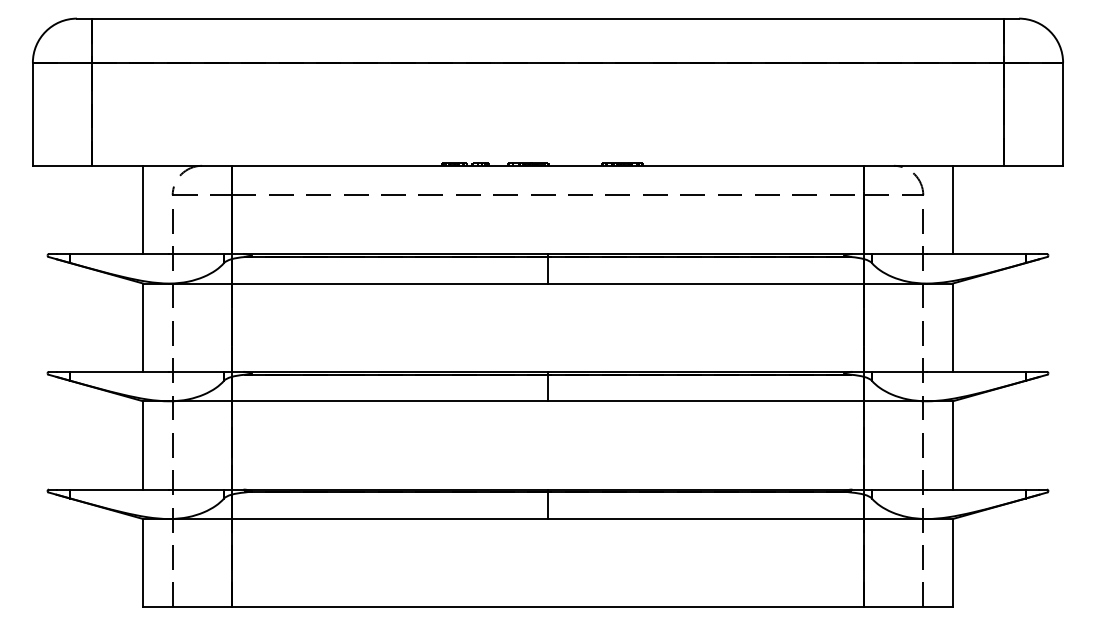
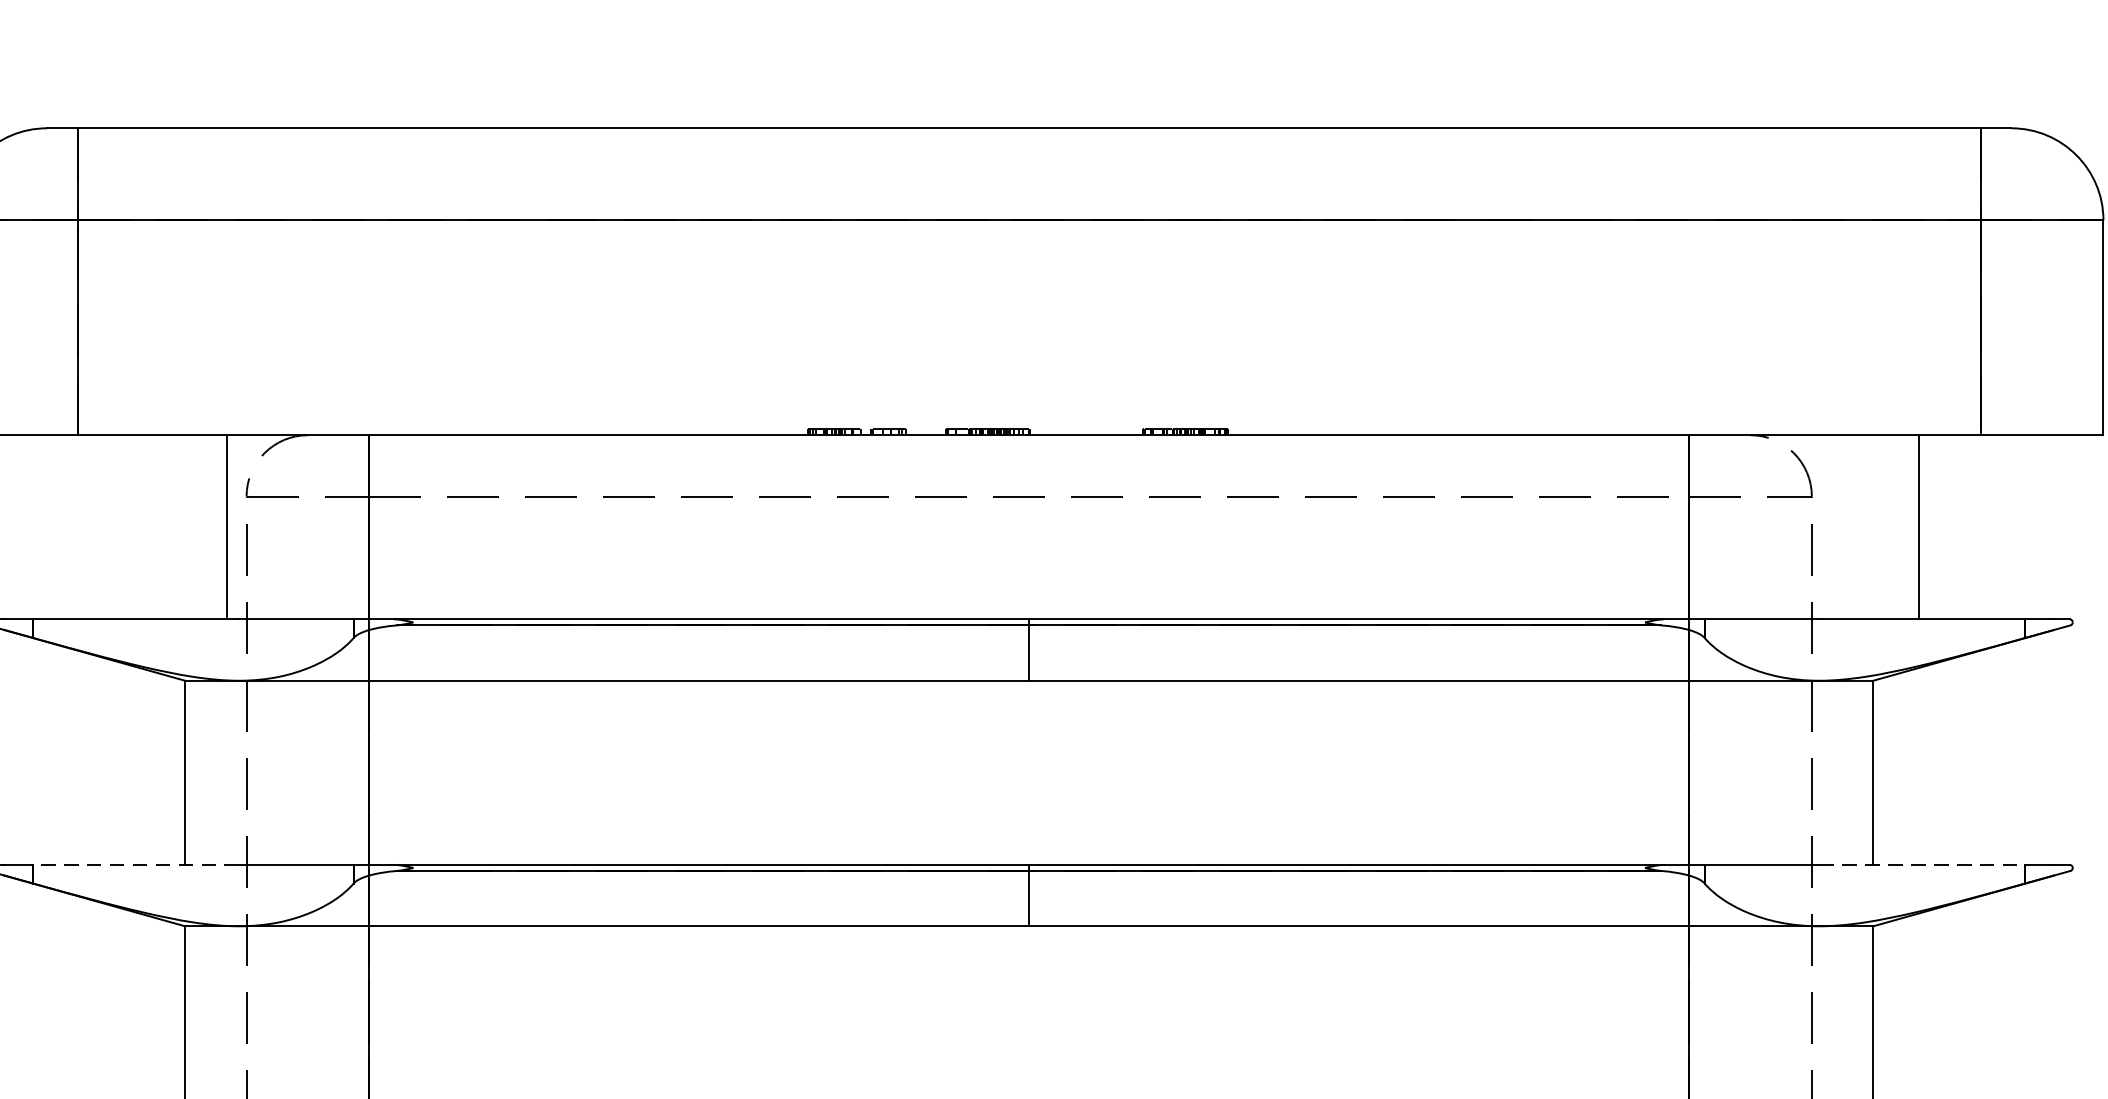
line: (143, 209) -> (227, 526), moved
line: (952, 209) -> (1918, 526), moved
line: (119, 371) -> (135, 864), solid -> dashed
line: (976, 371) -> (1922, 864), solid -> dashed

